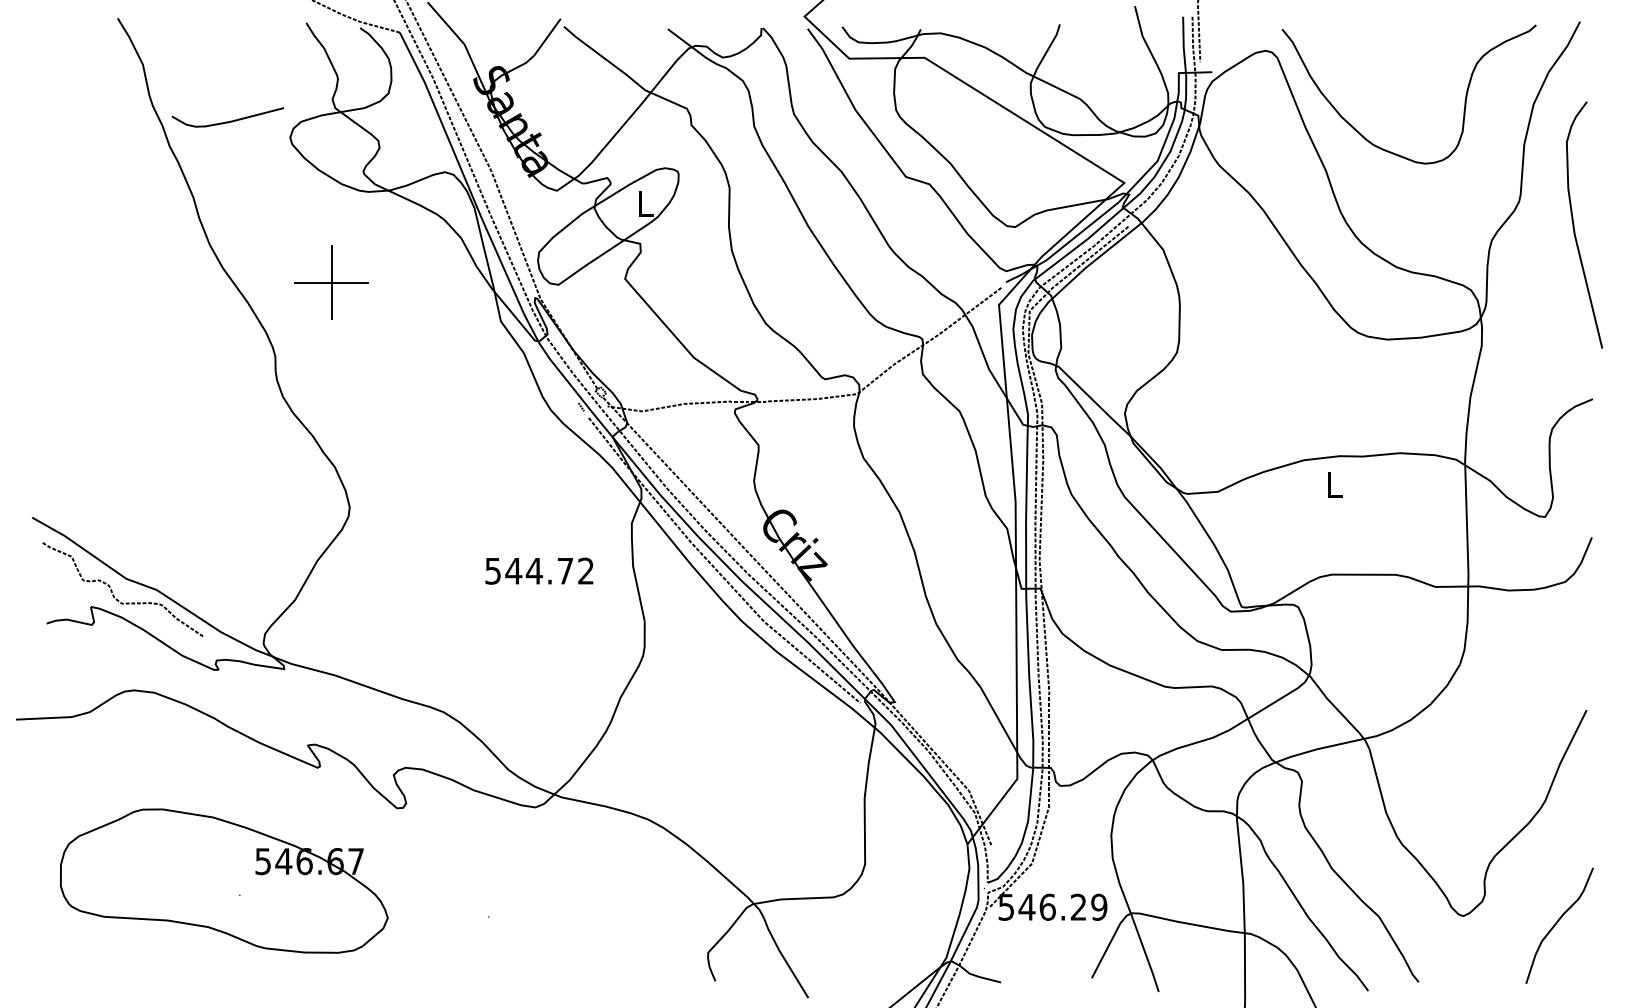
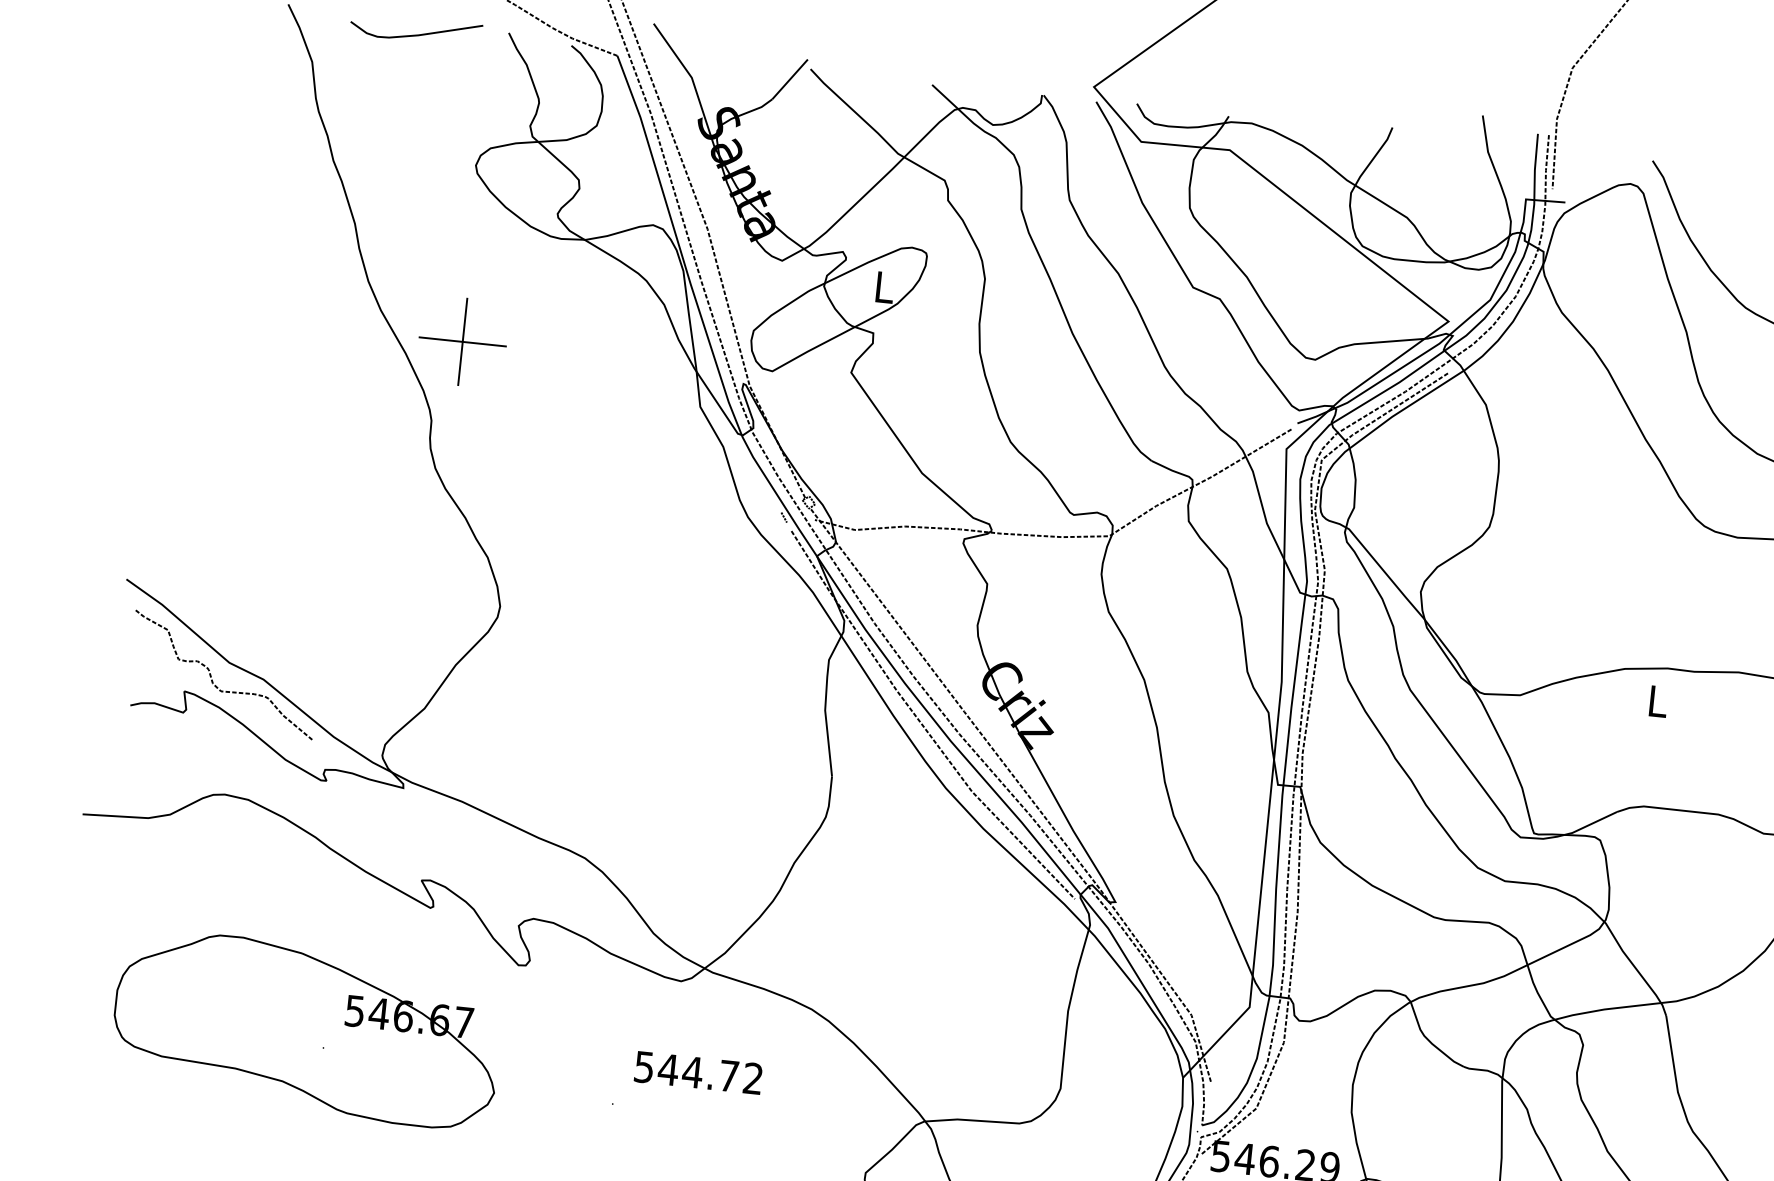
curve: (227, 121) -> (415, 34), moved
part: (331, 282) -> (462, 341), moved
text: (539, 570) -> (698, 1072), moved

